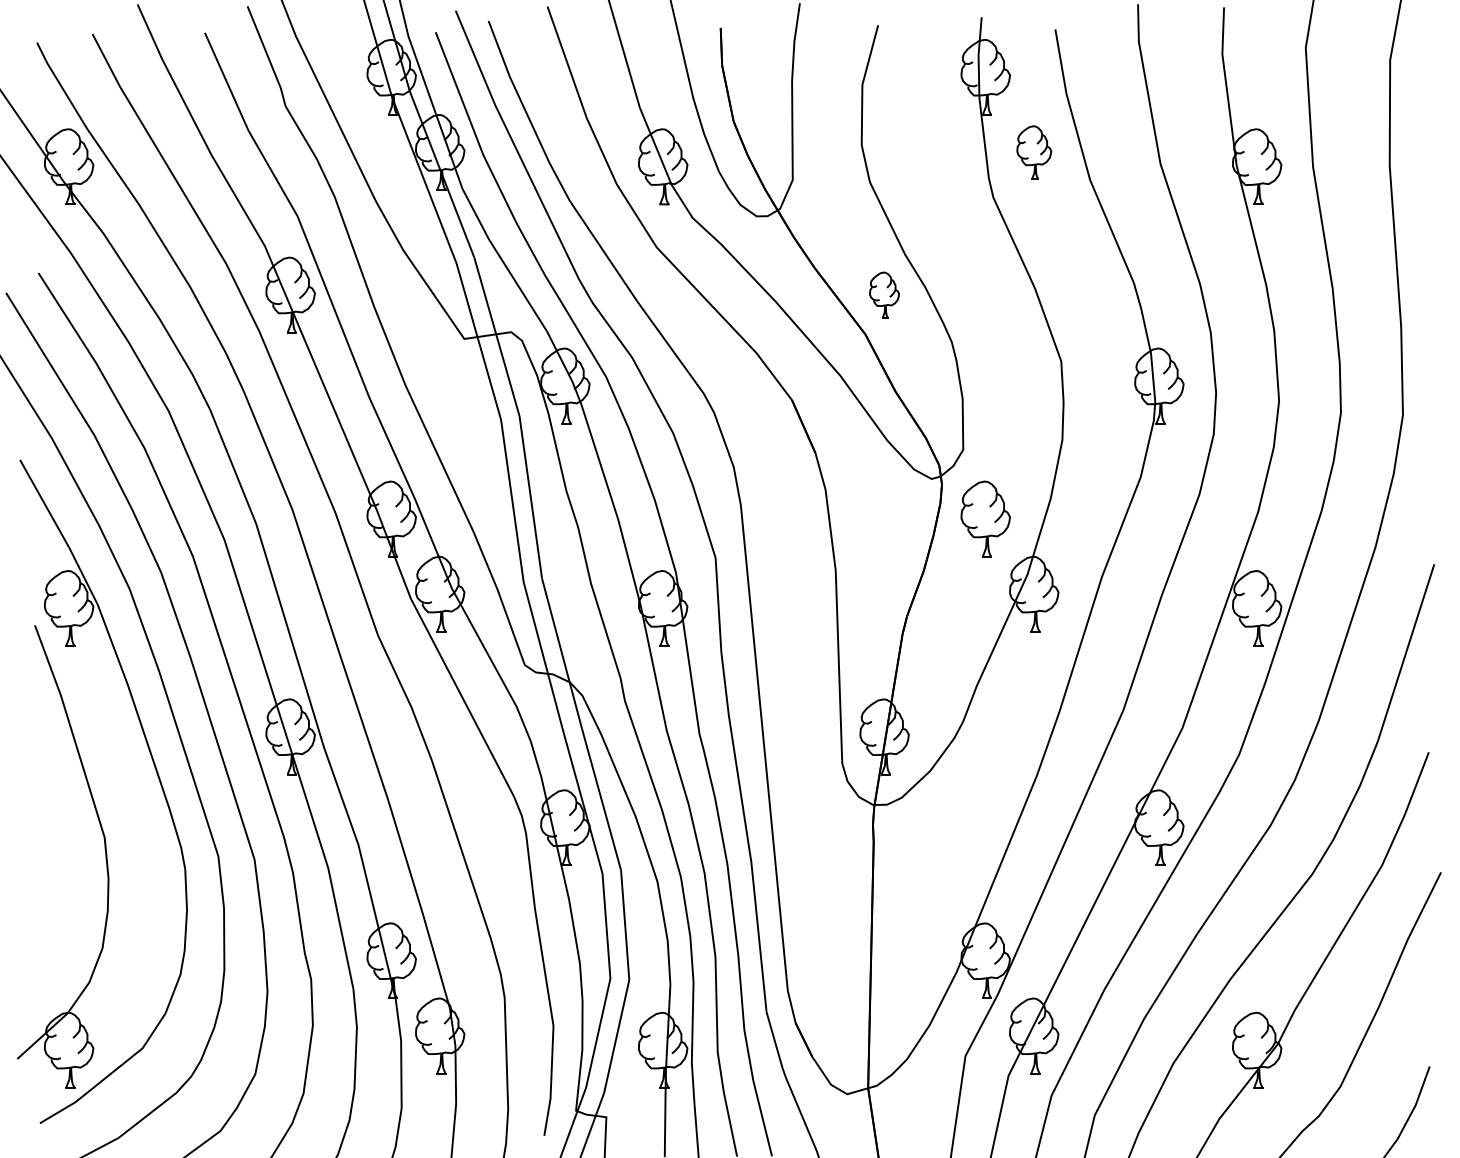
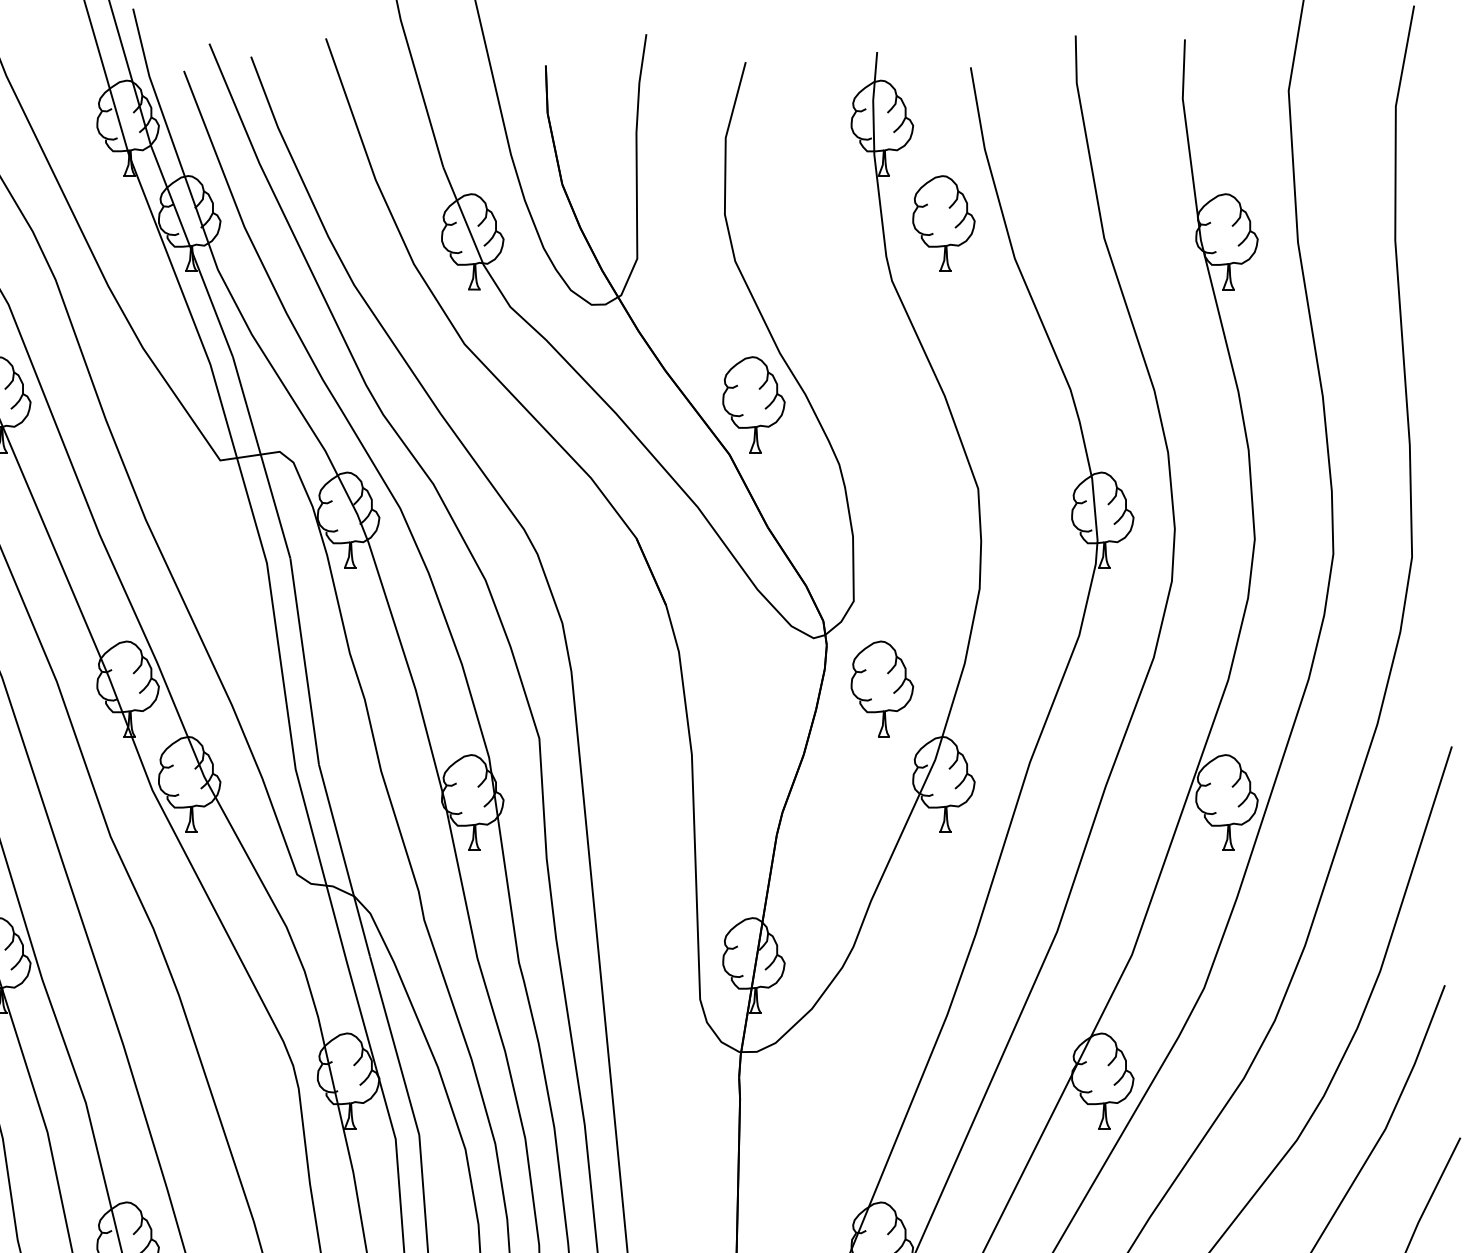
part: (1034, 152) -> (944, 223), size x1.43
part: (884, 294) -> (753, 403), size x1.67

